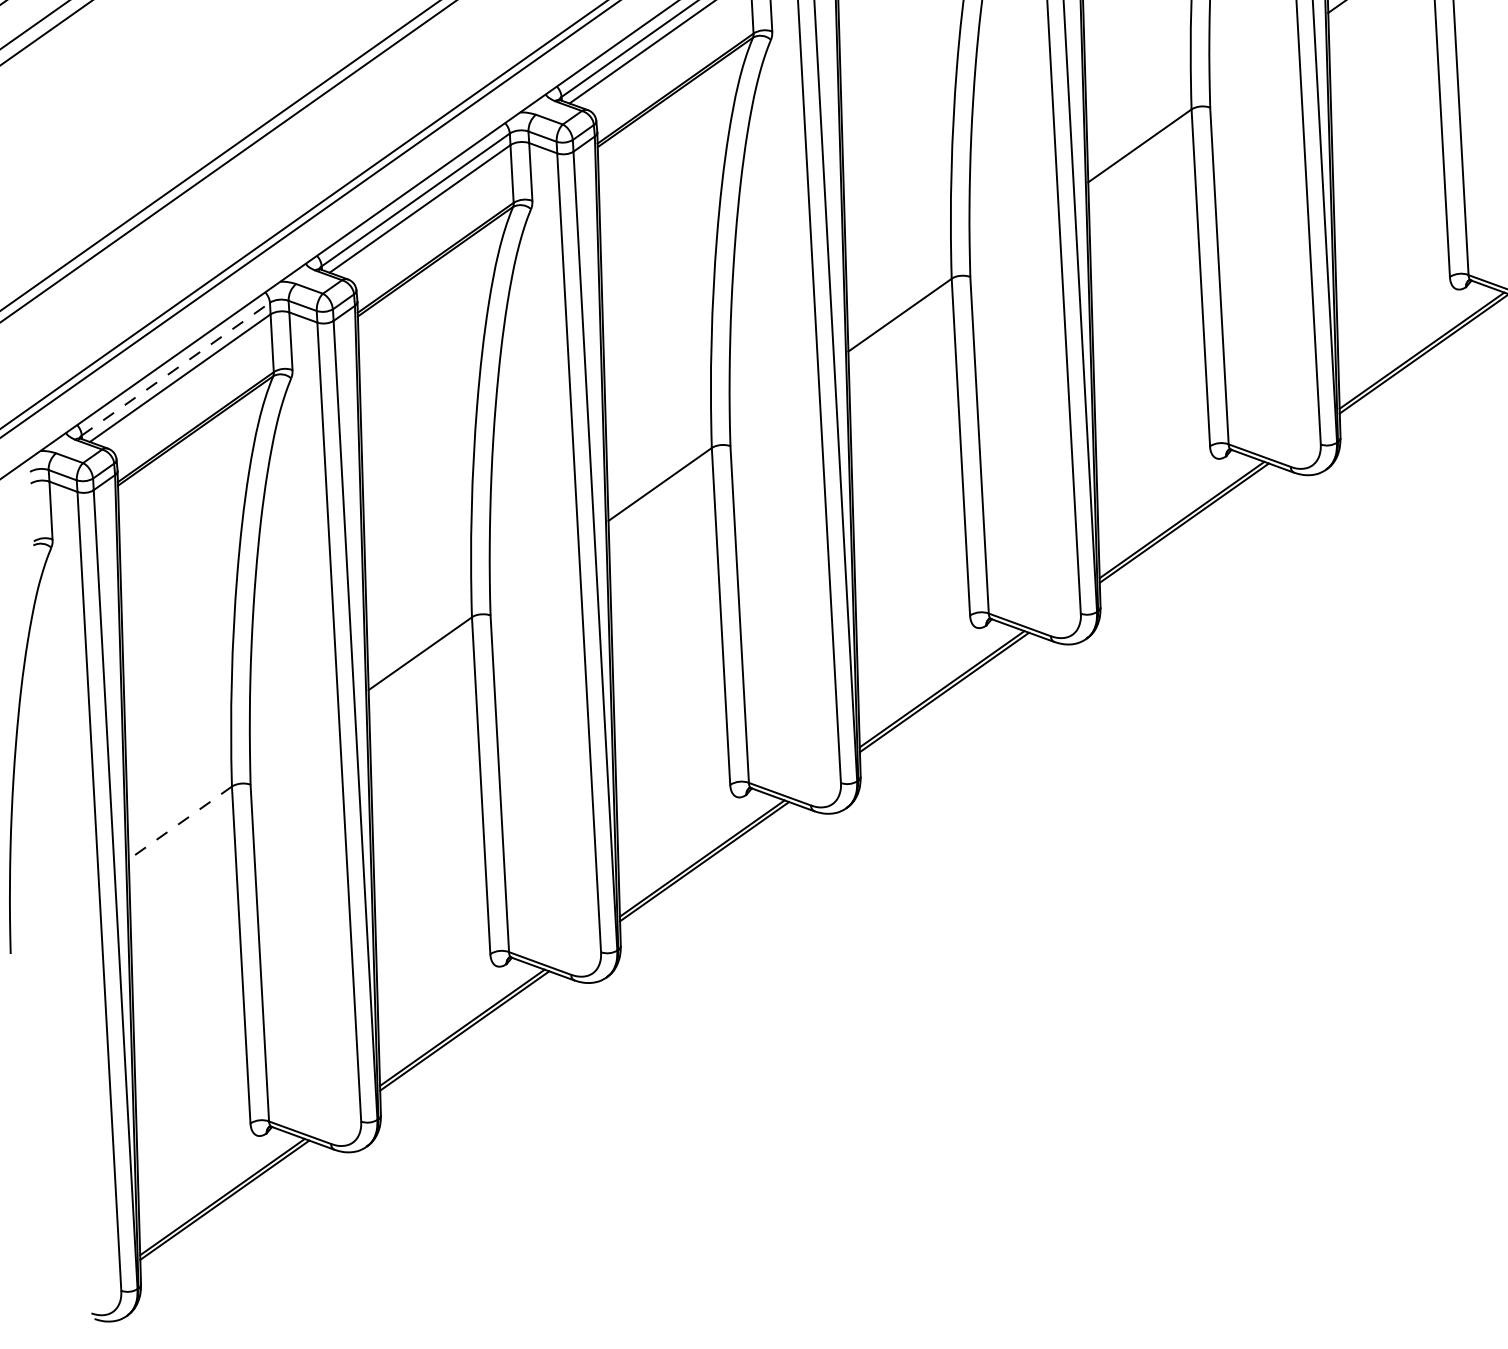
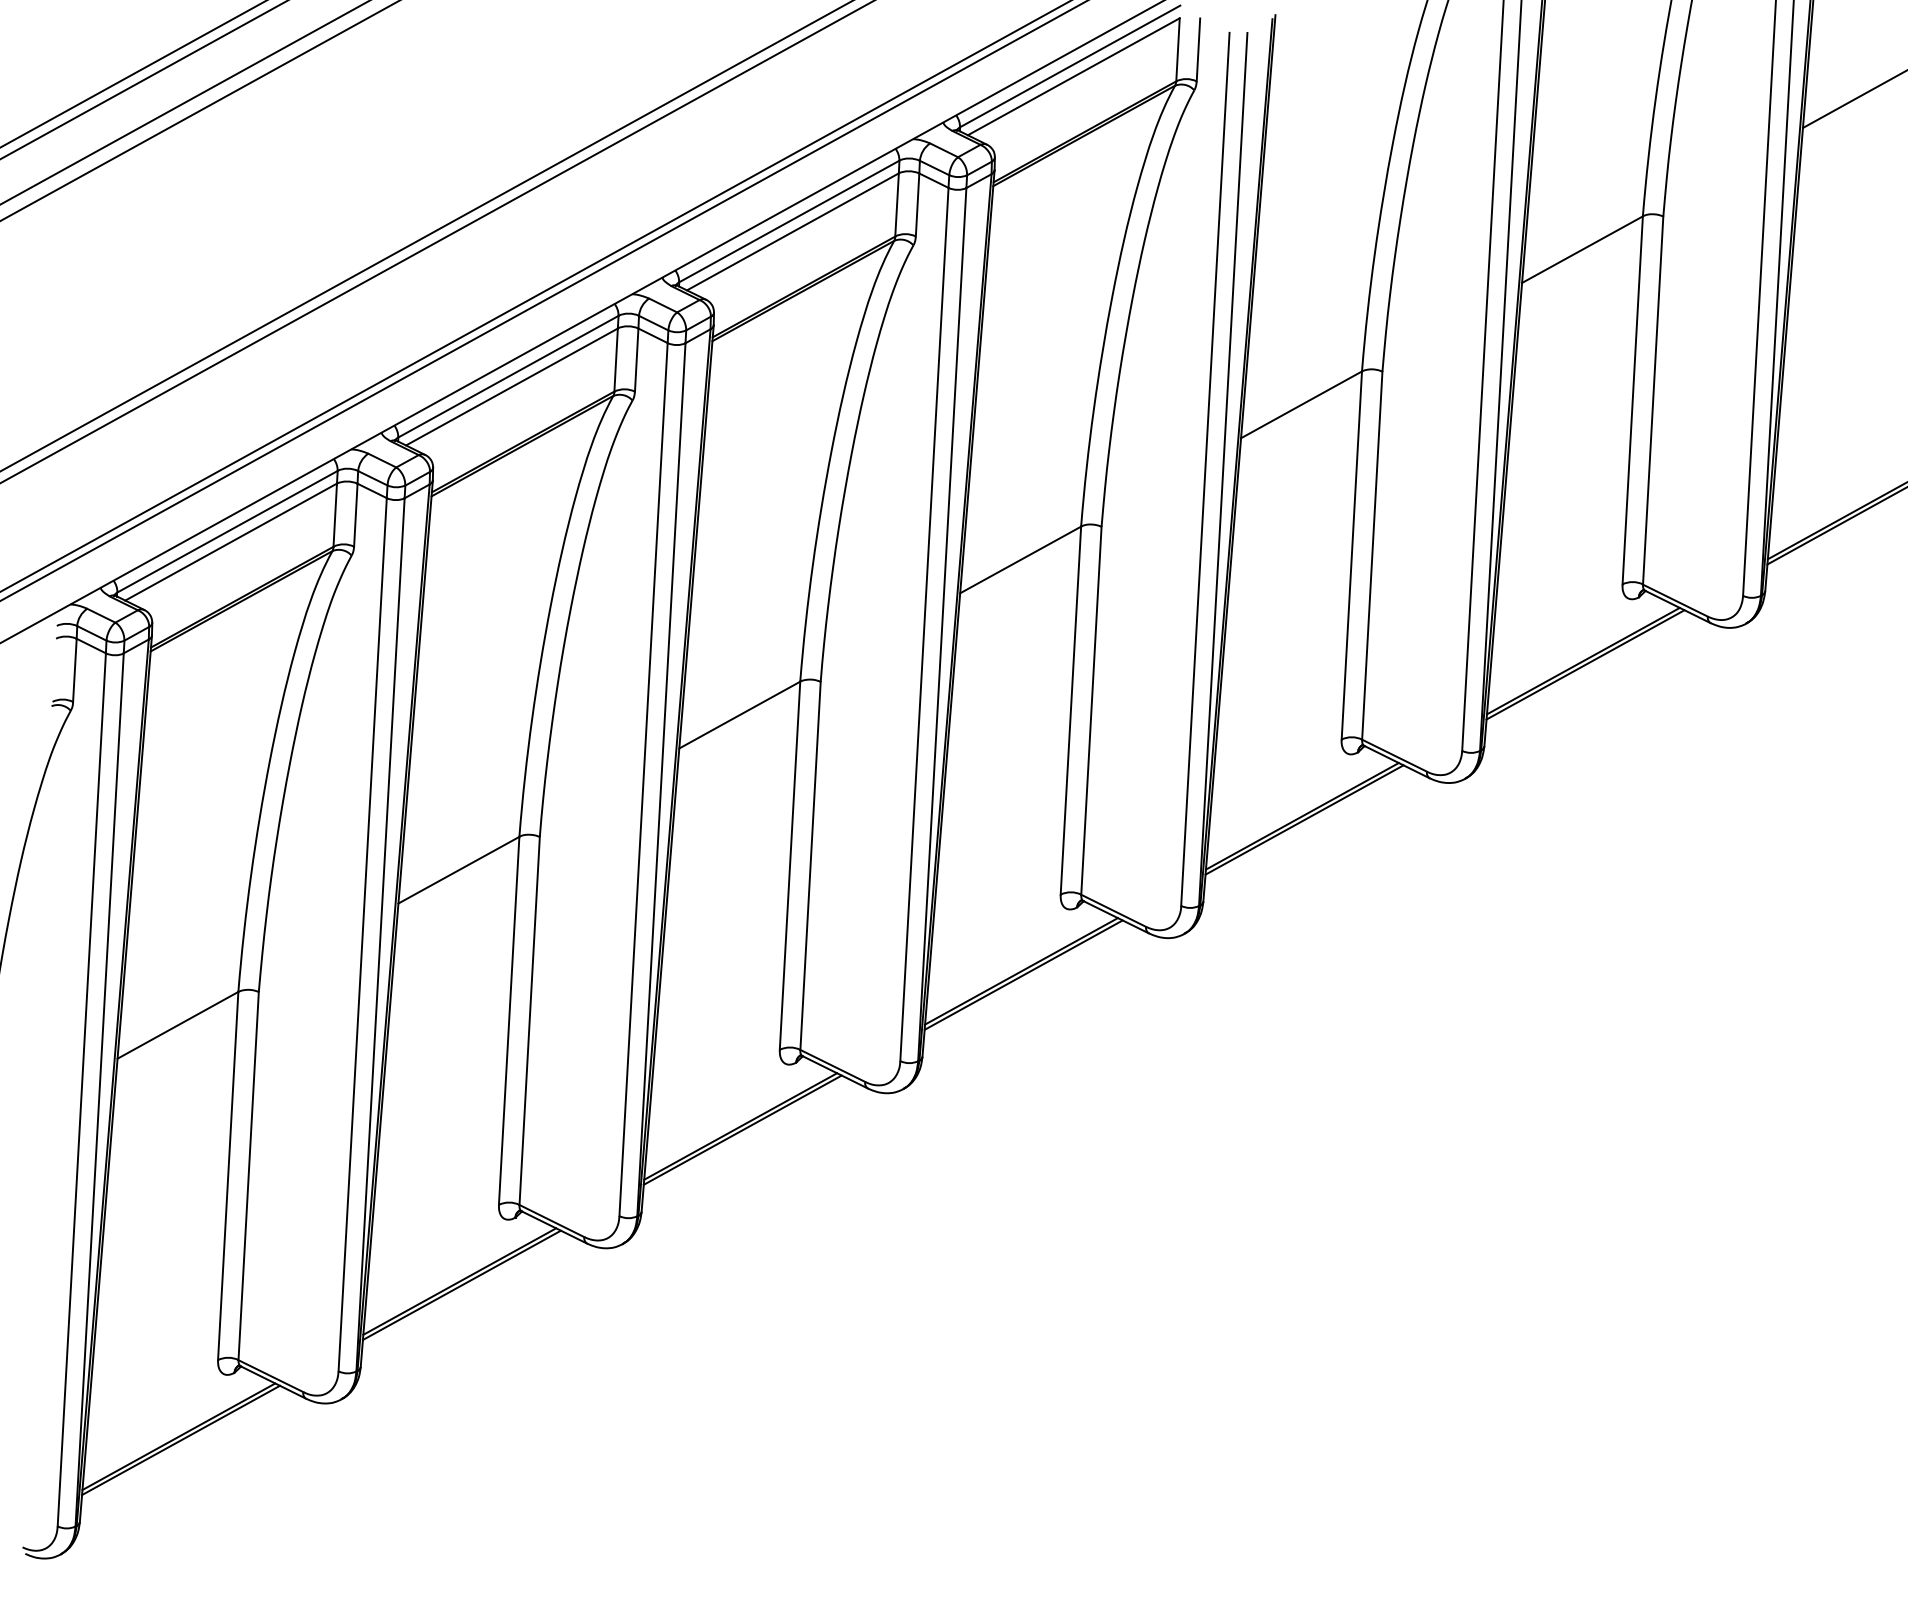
line: (175, 368) -> (227, 531), dashed -> solid
line: (179, 823) -> (177, 1025), dashed -> solid

